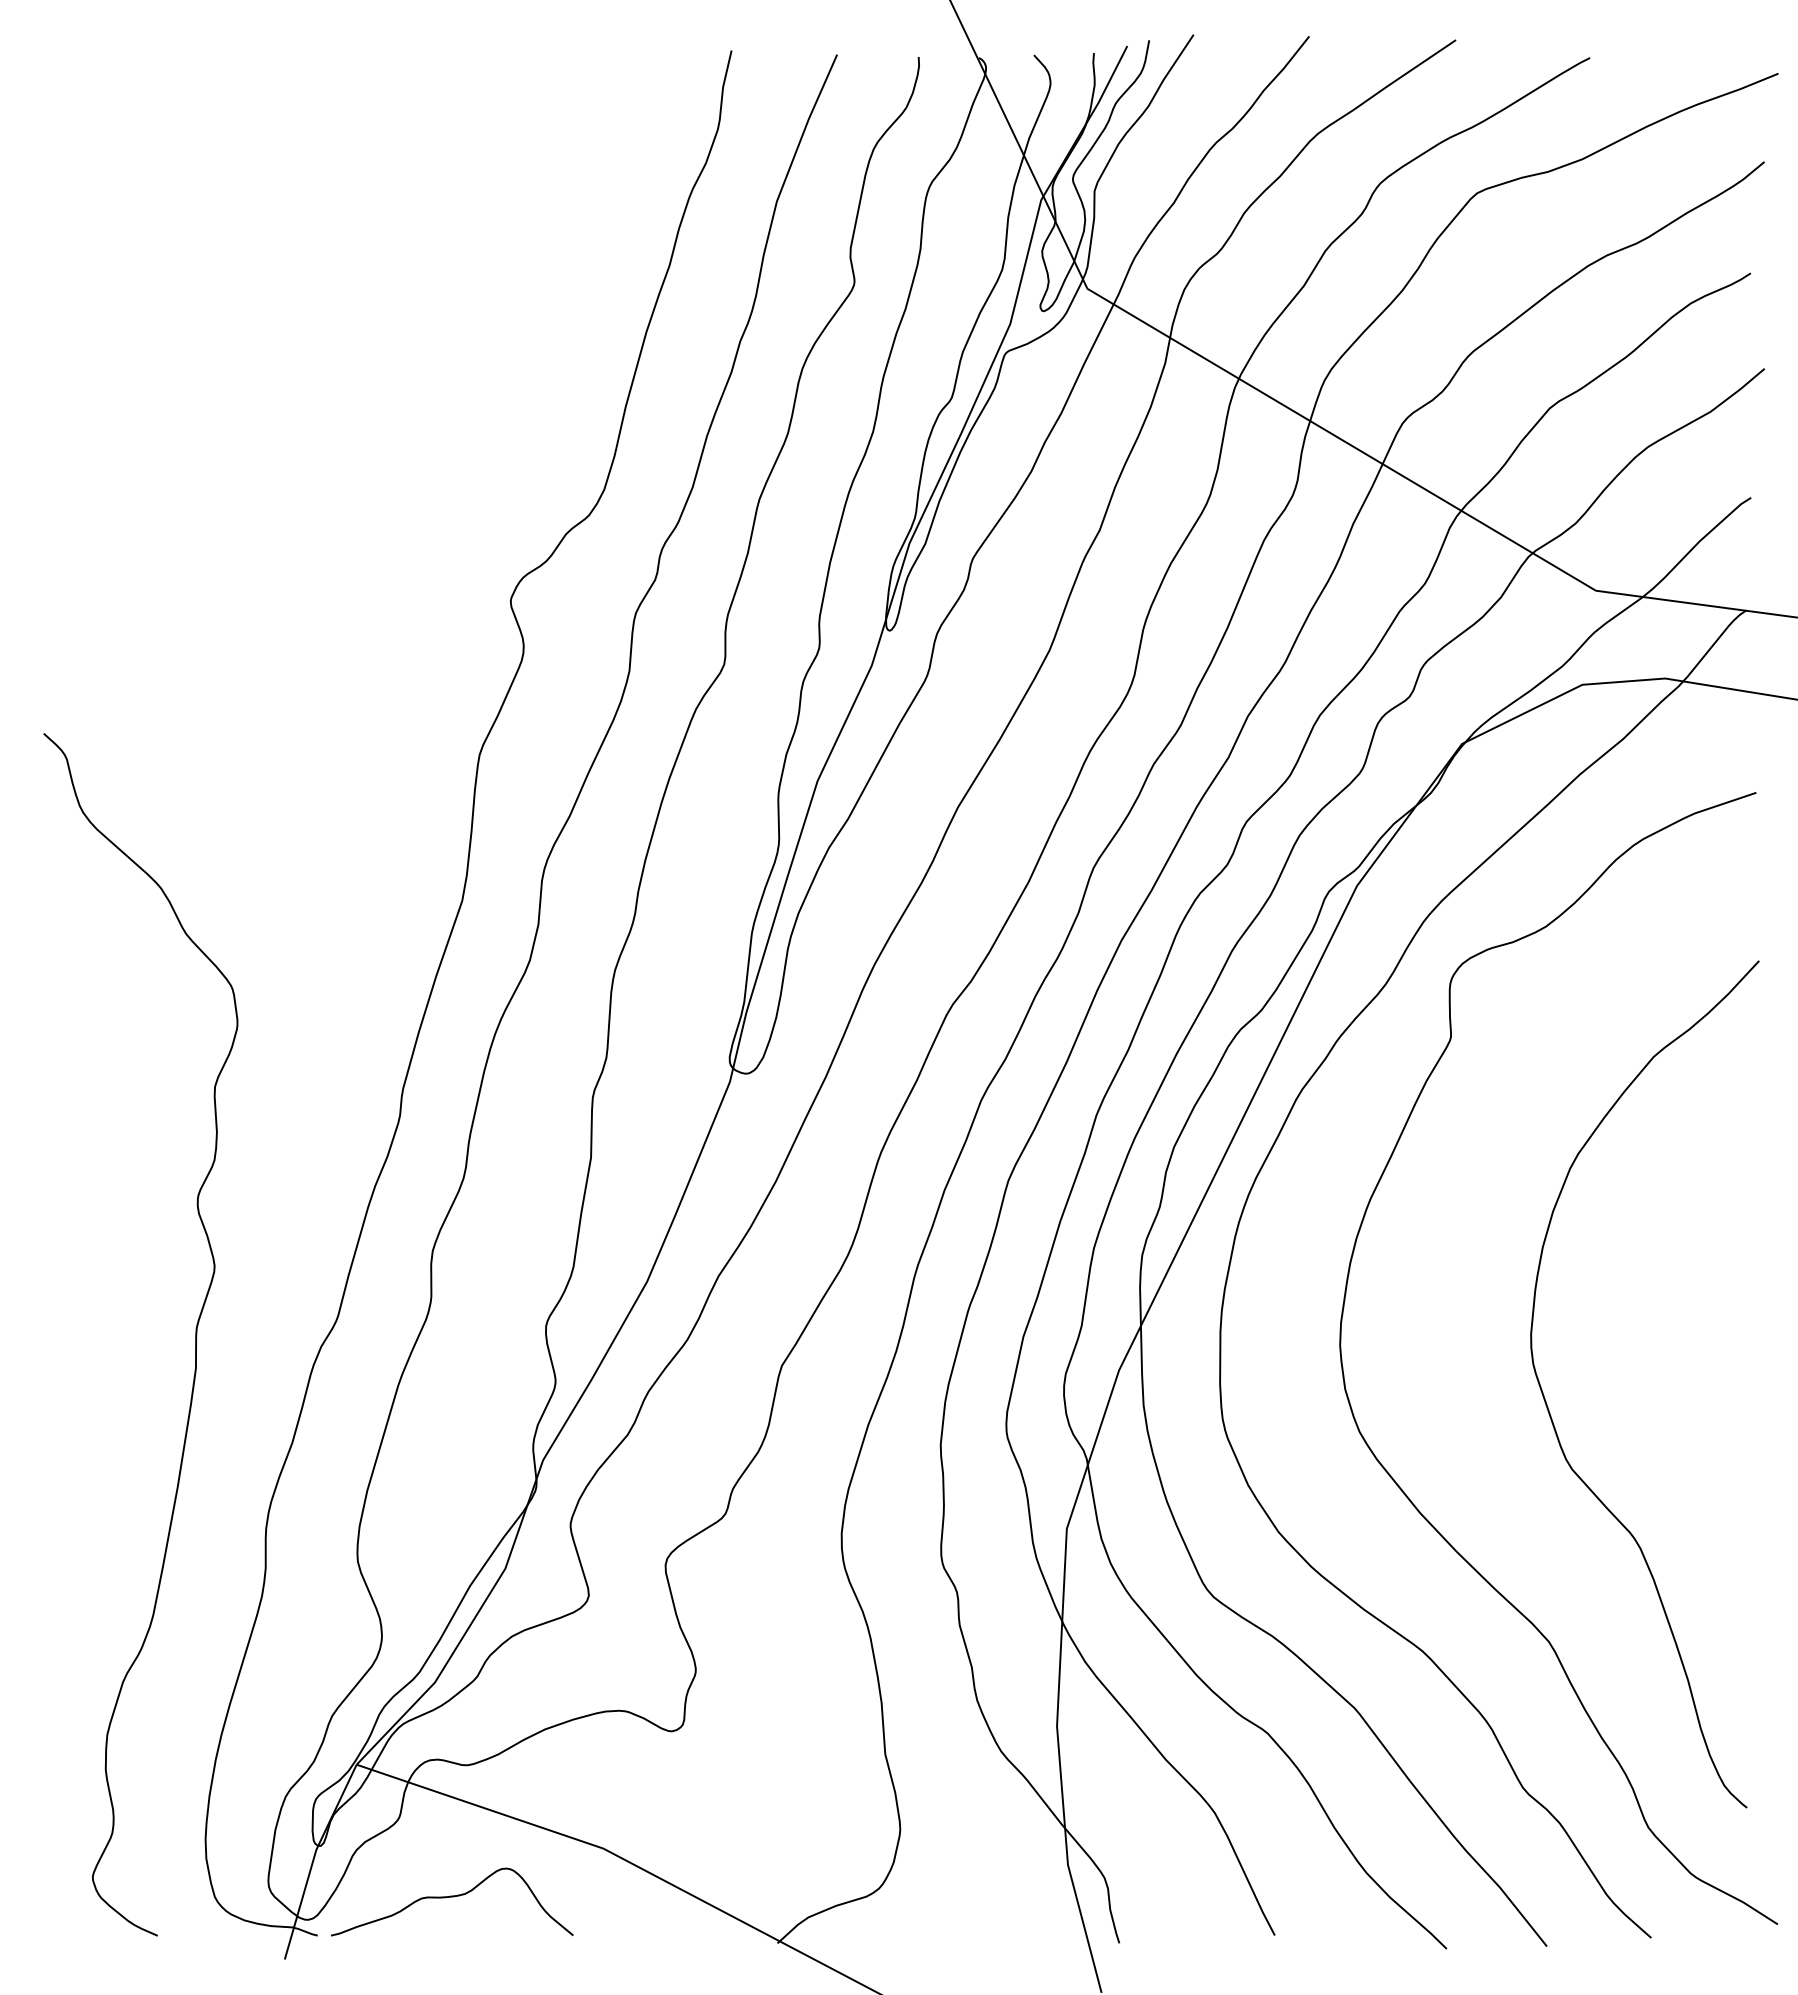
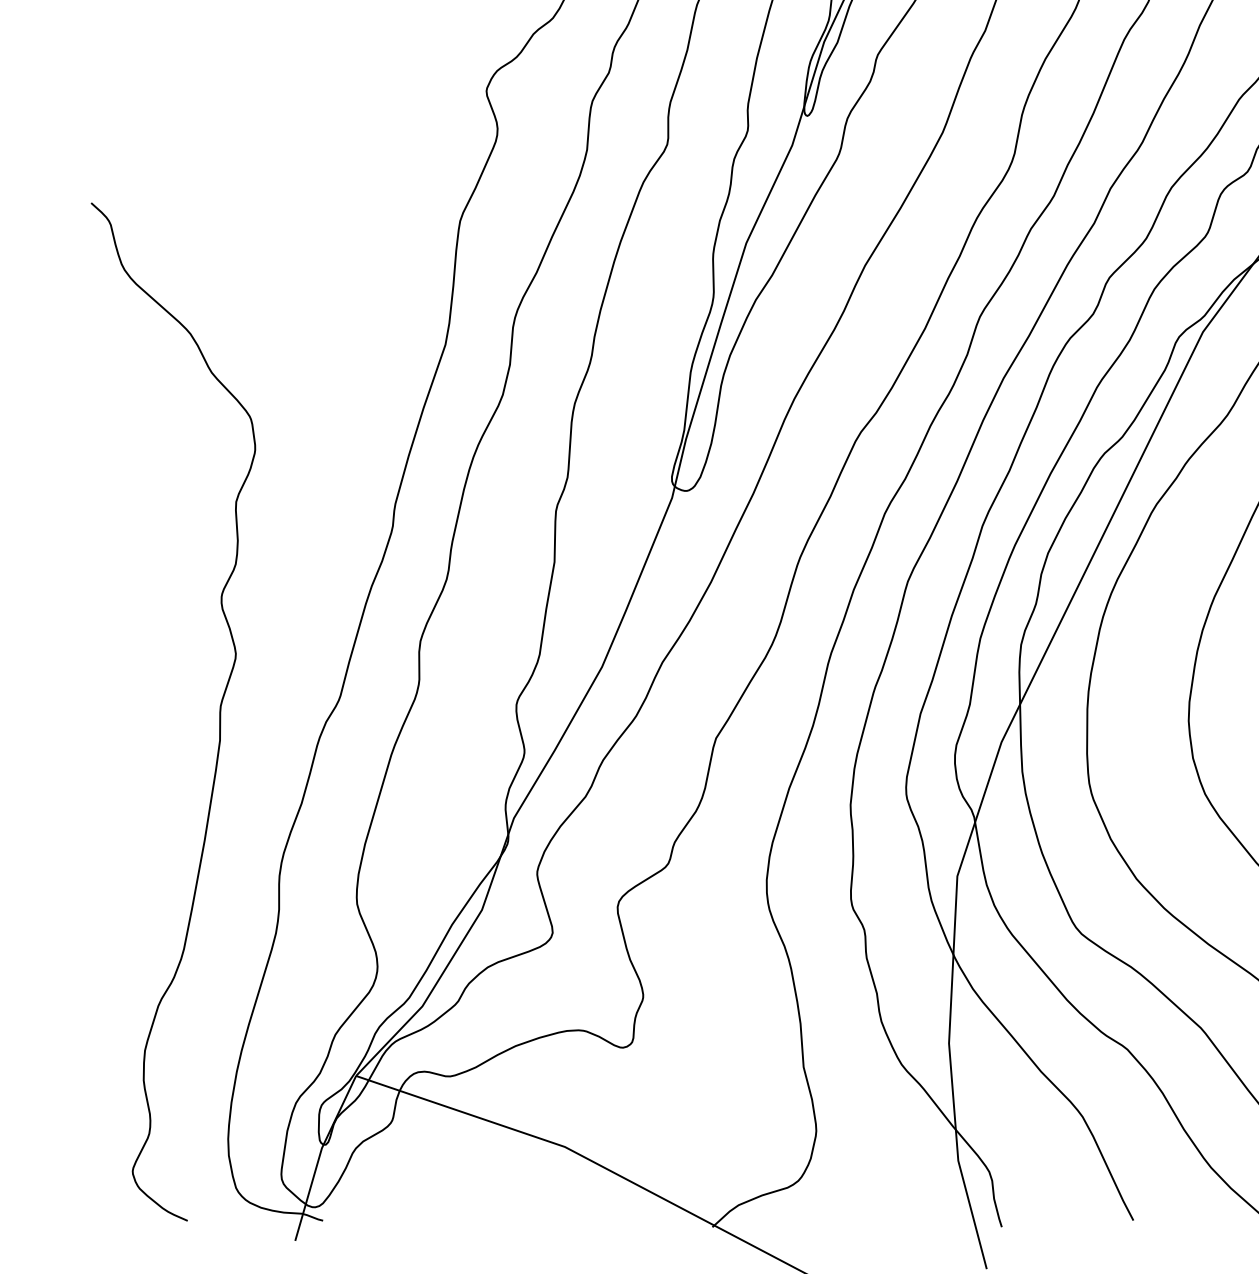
curve: (452, 1897) -> (437, 1188), removed

